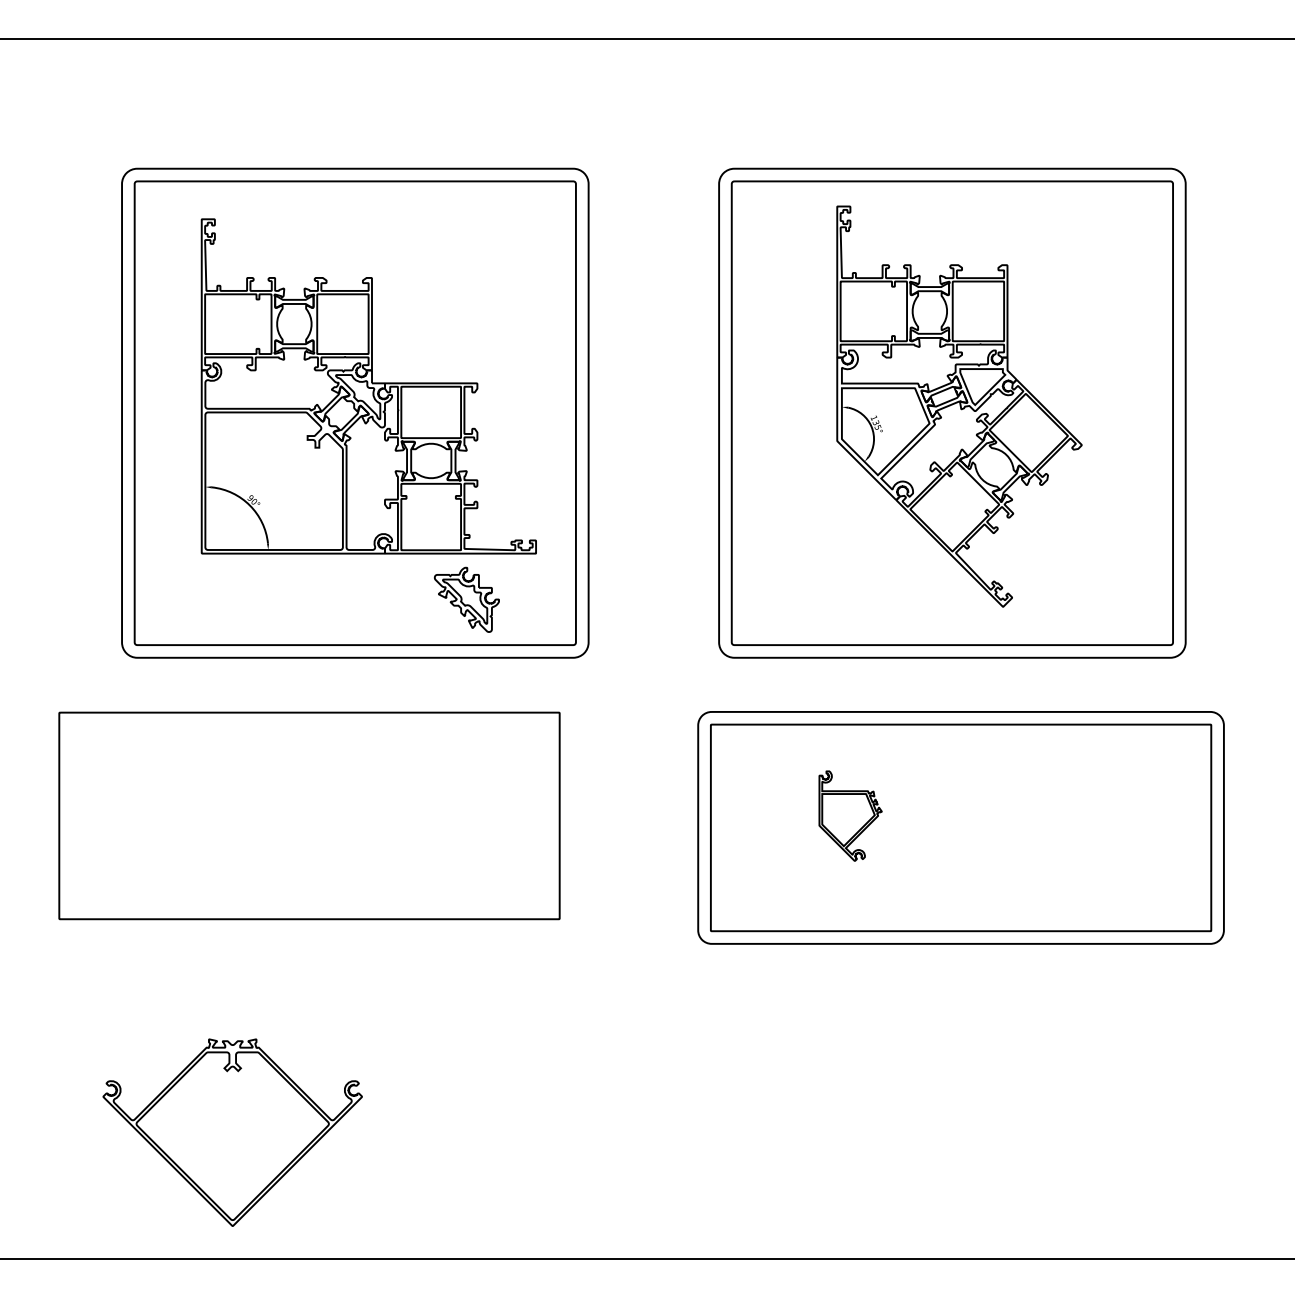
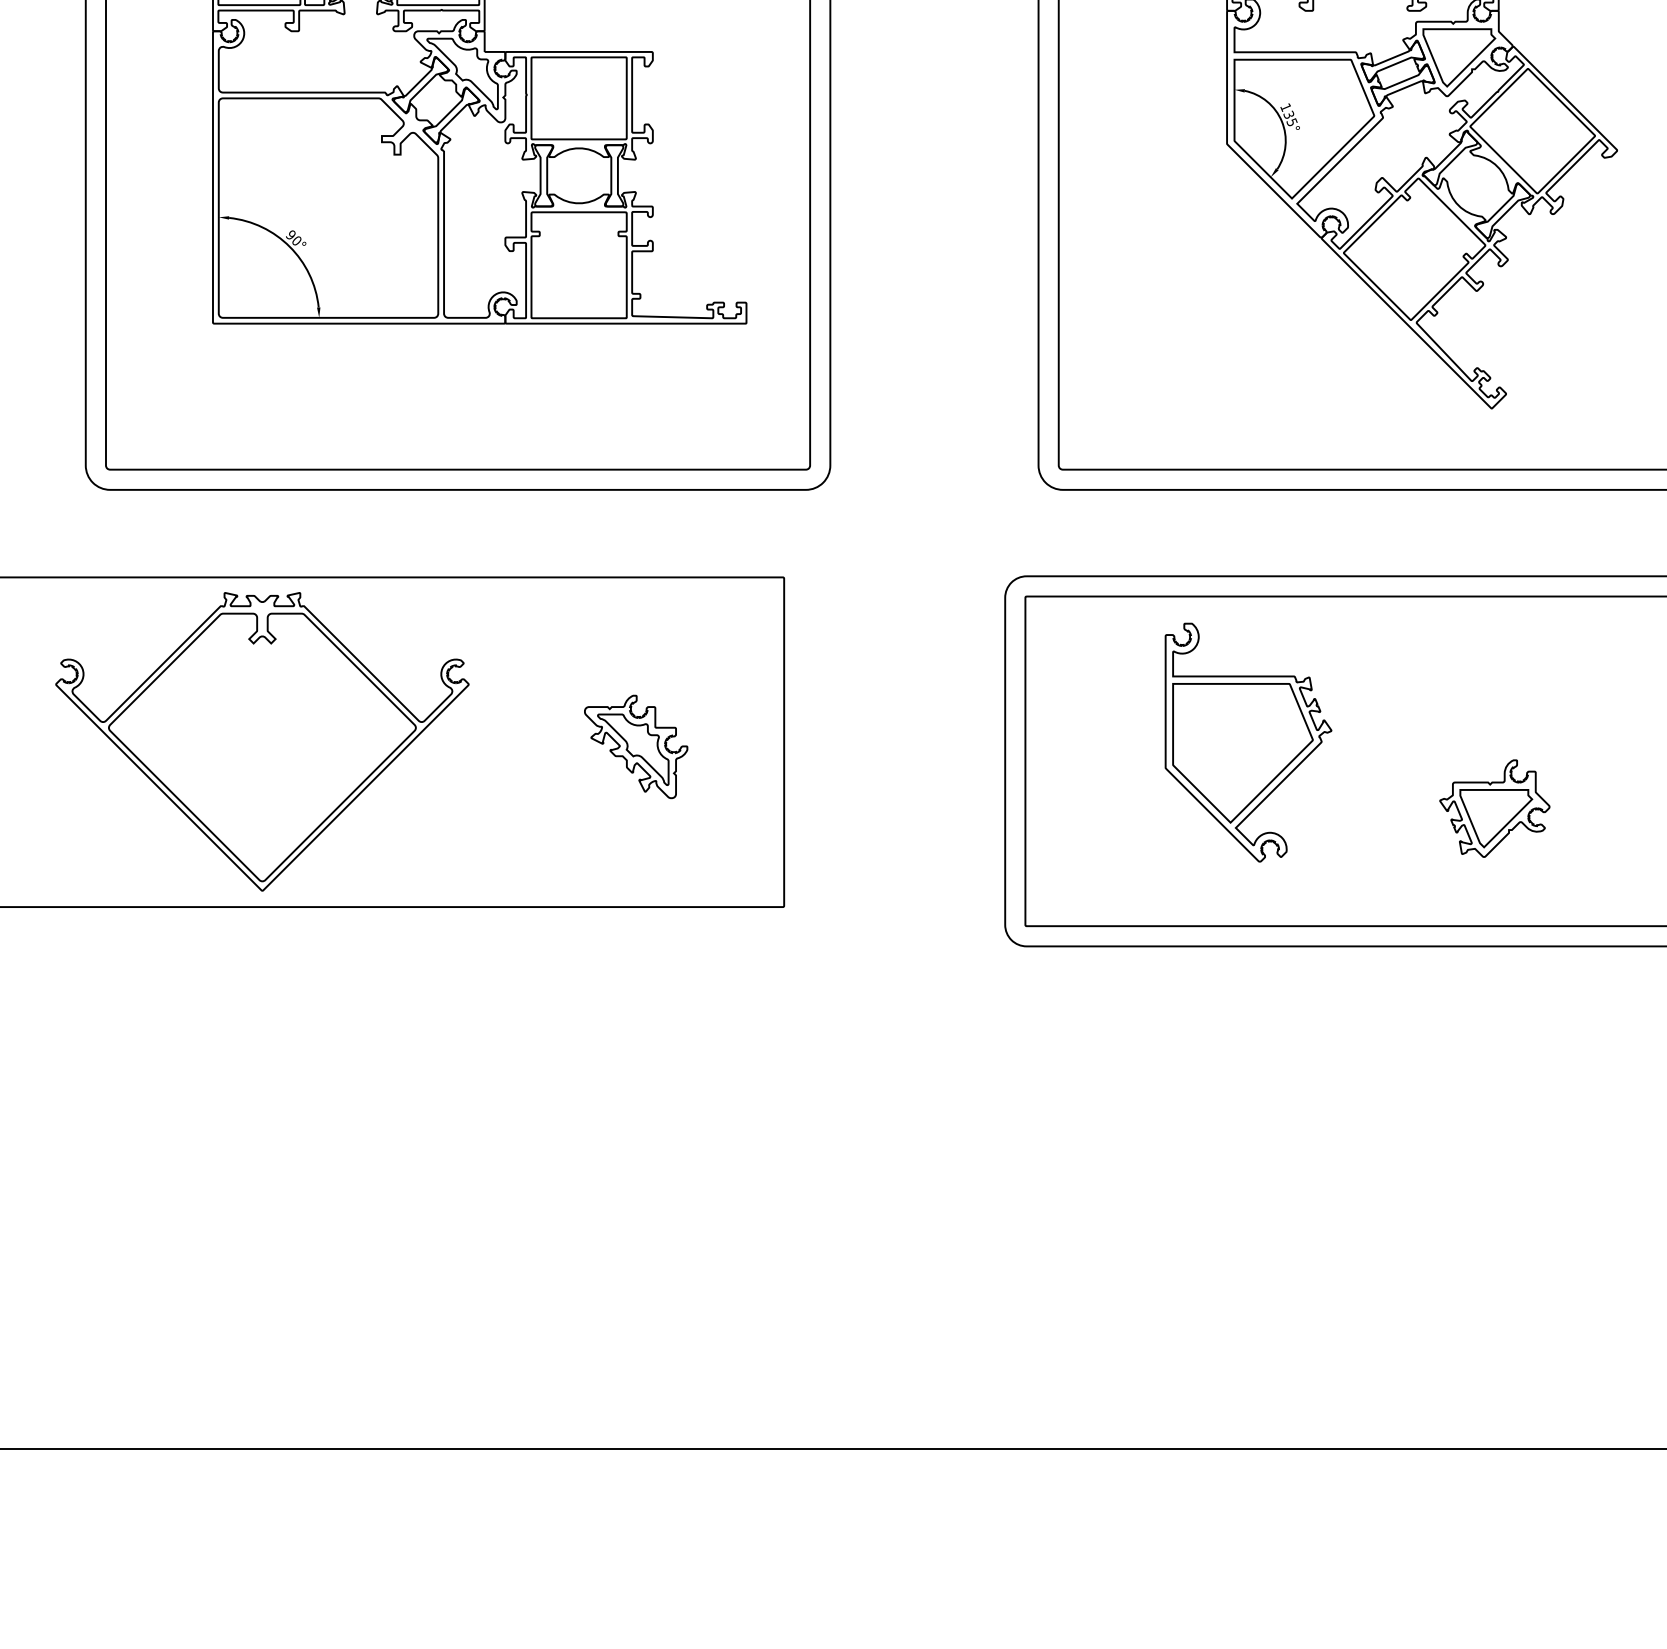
part: (466, 599) -> (635, 746), moved
part: (850, 815) -> (1248, 741), size x1.67
part: (1005, 857) -> (1495, 808), added
part: (232, 1132) -> (262, 741), moved

